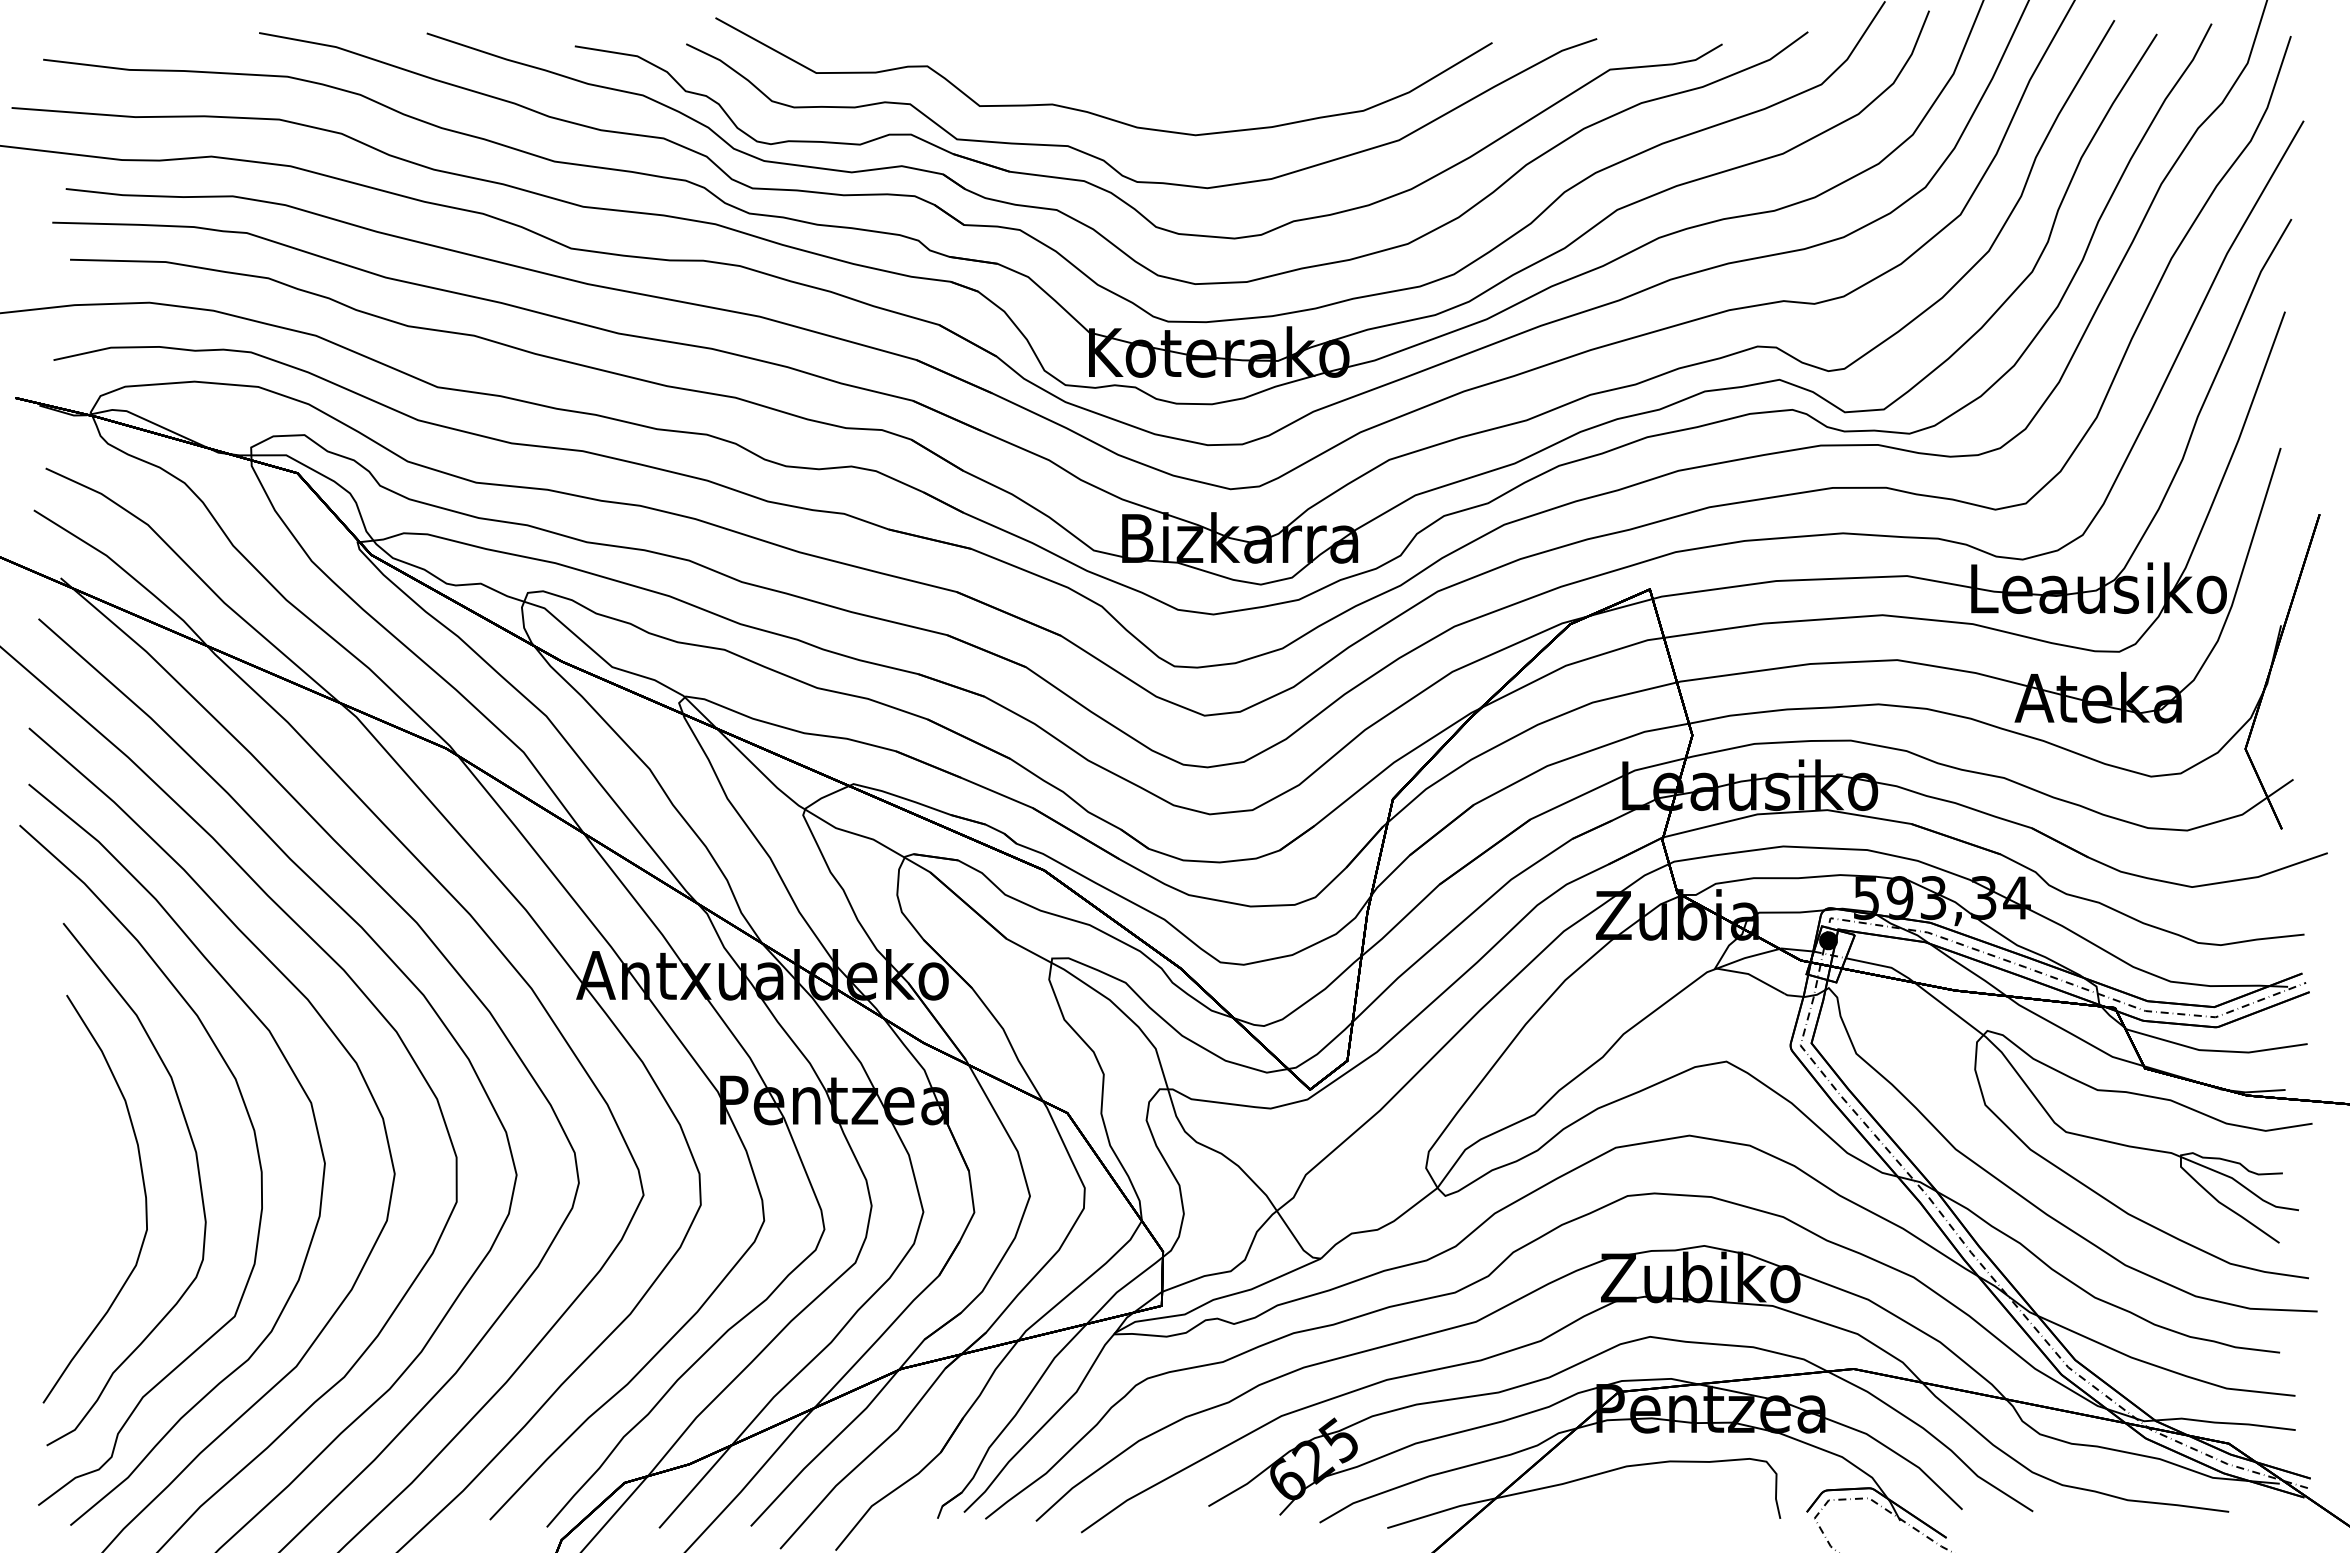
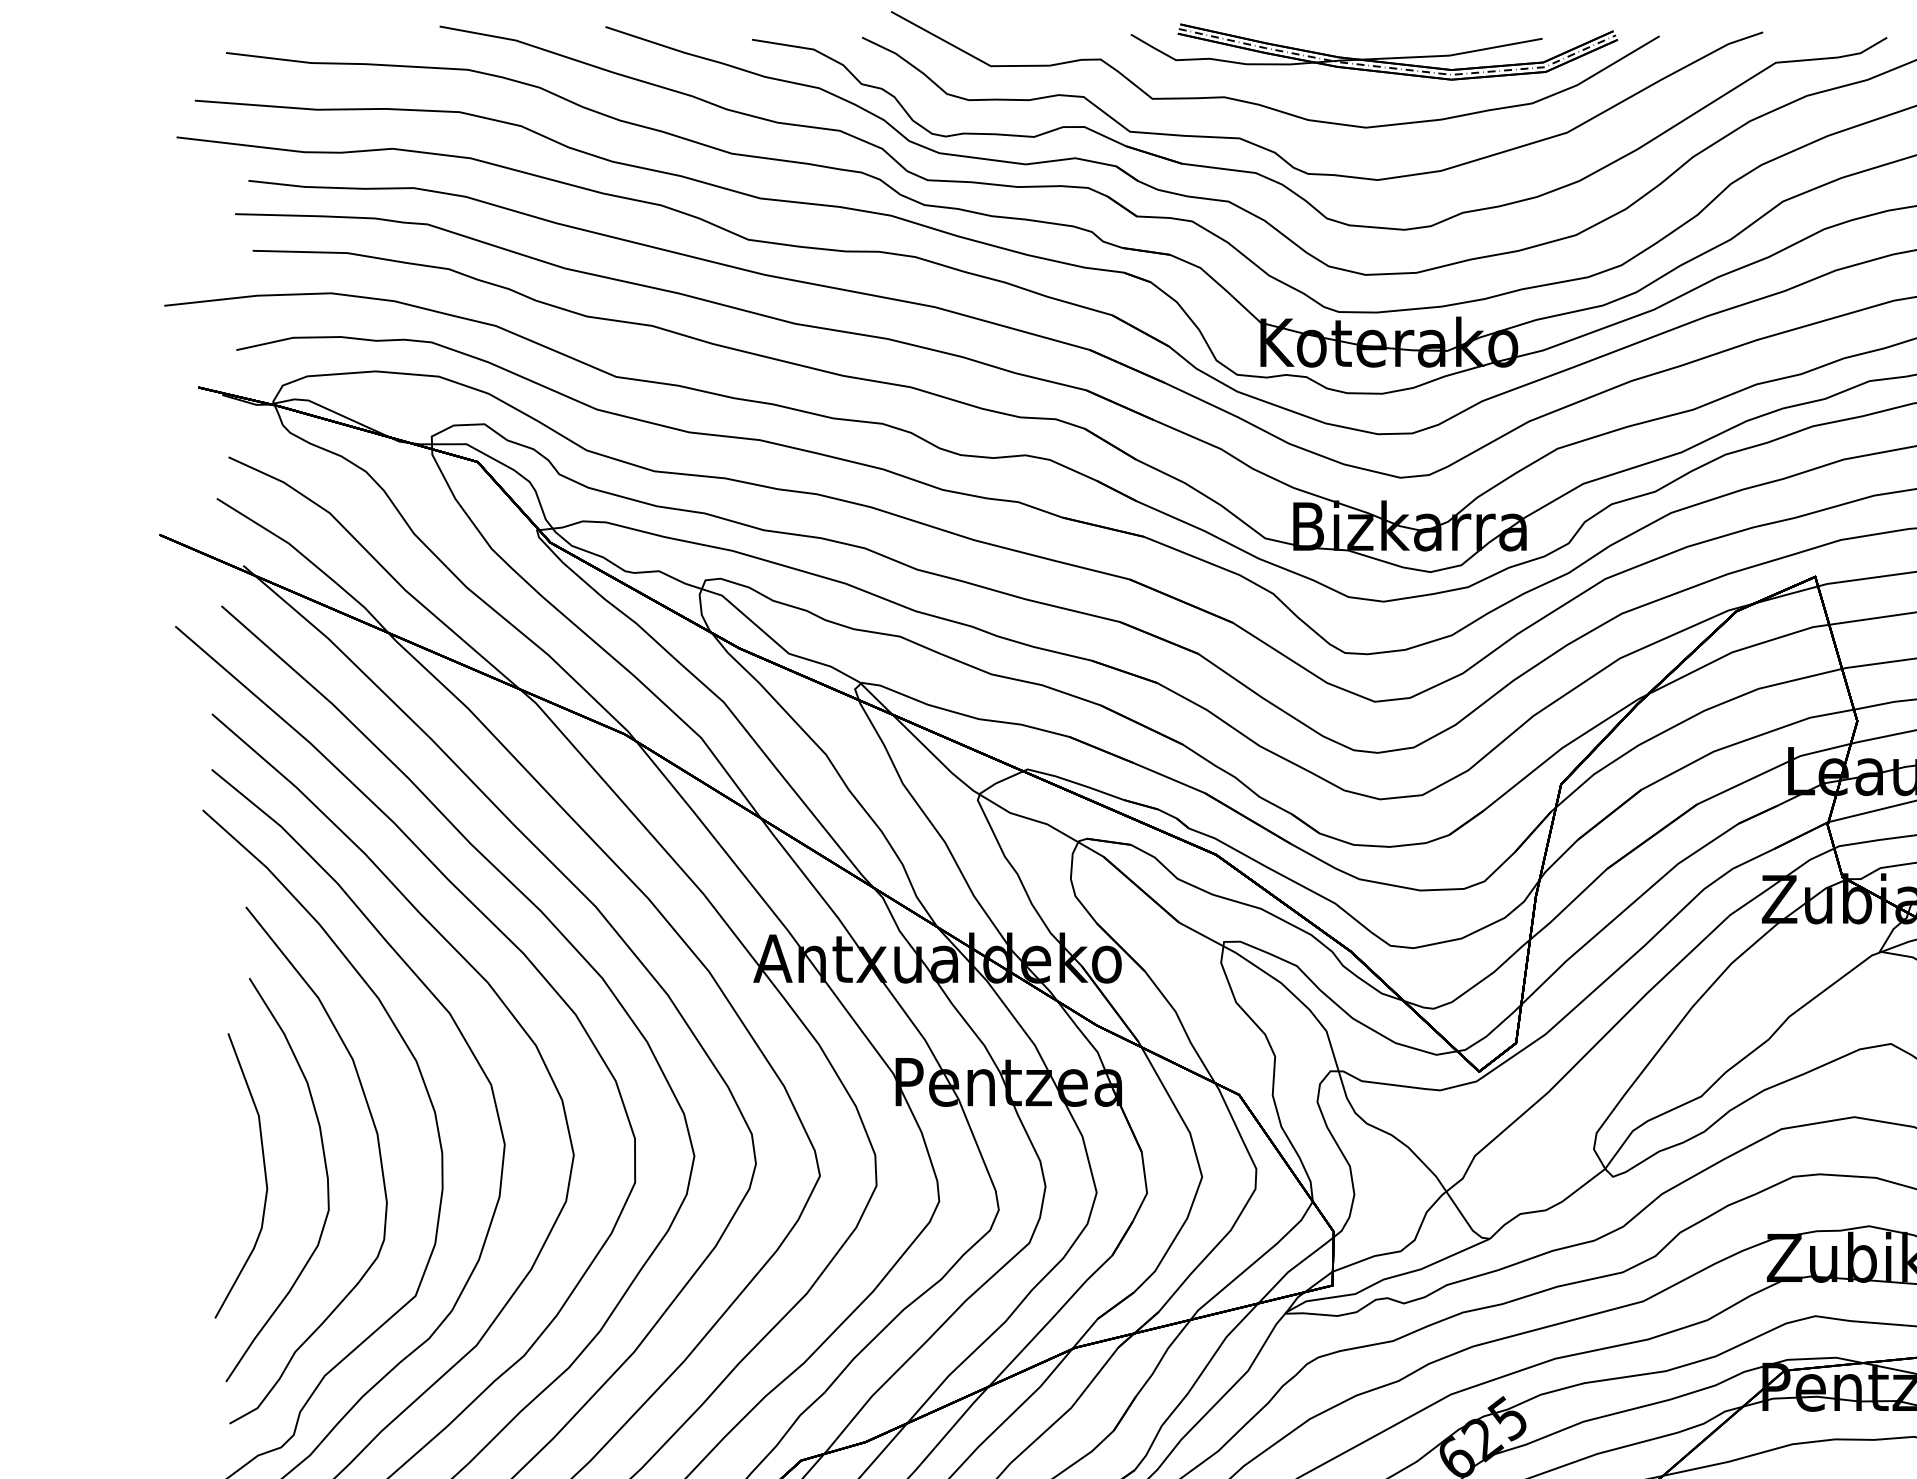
part: (1205, 64) -> (1375, 57), added
curve: (81, 1190) -> (263, 1171), added

